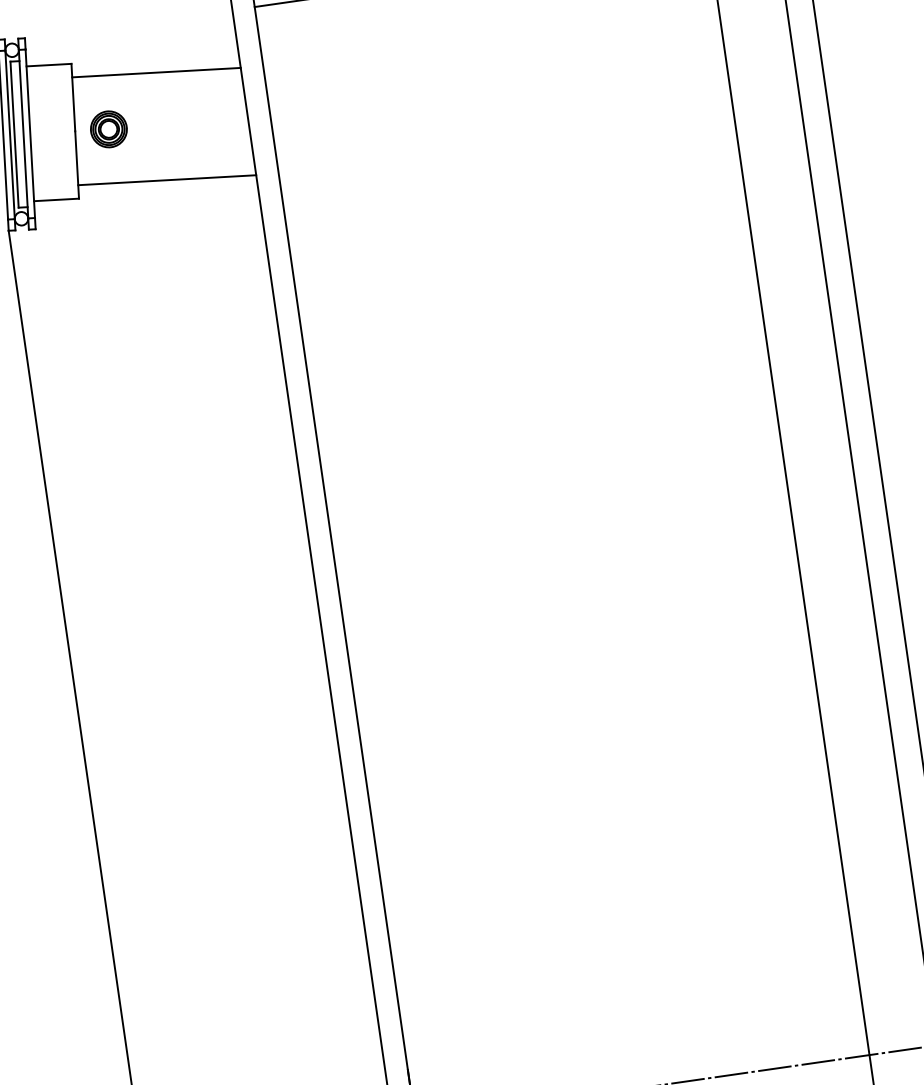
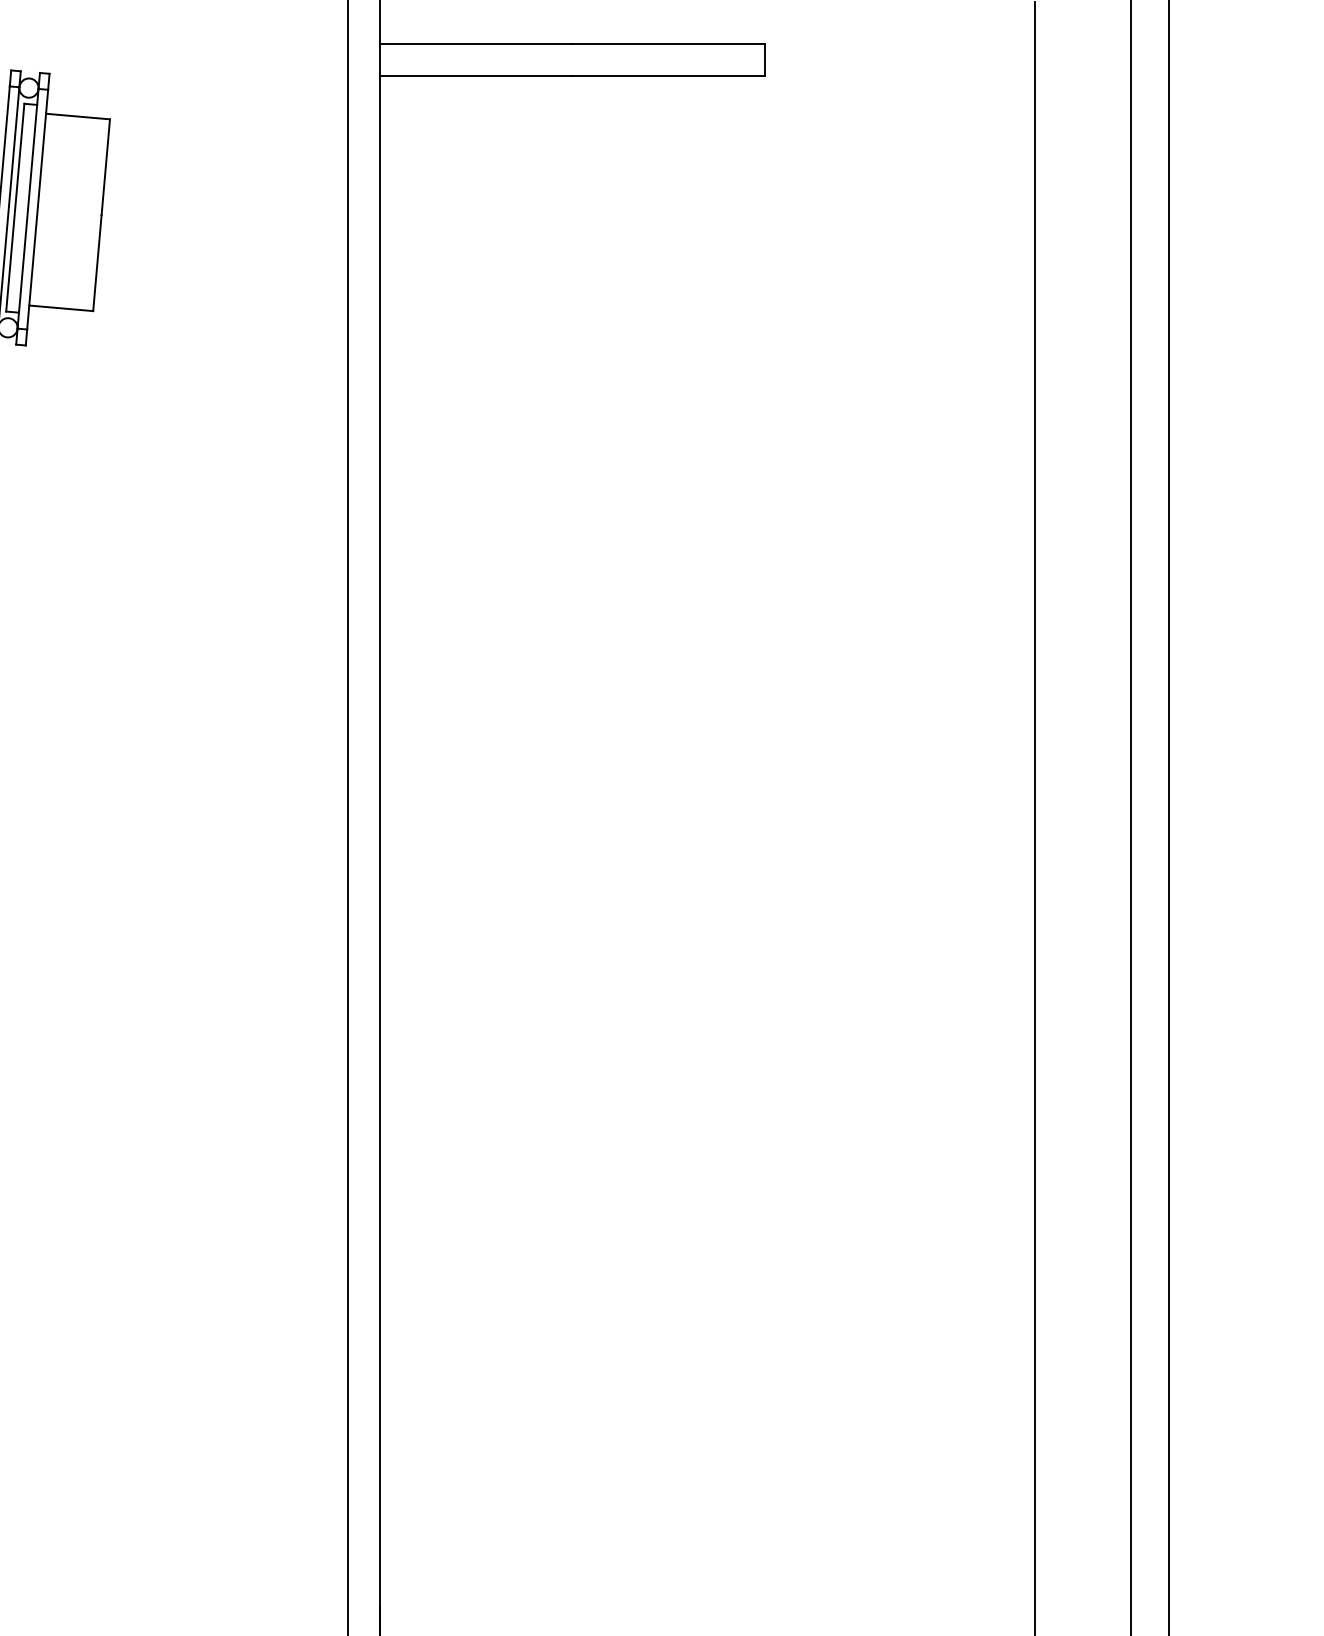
line: (156, 72) -> (228, 148), removed
part: (108, 128) -> (149, 218), removed
line: (167, 179) -> (221, 302), removed

